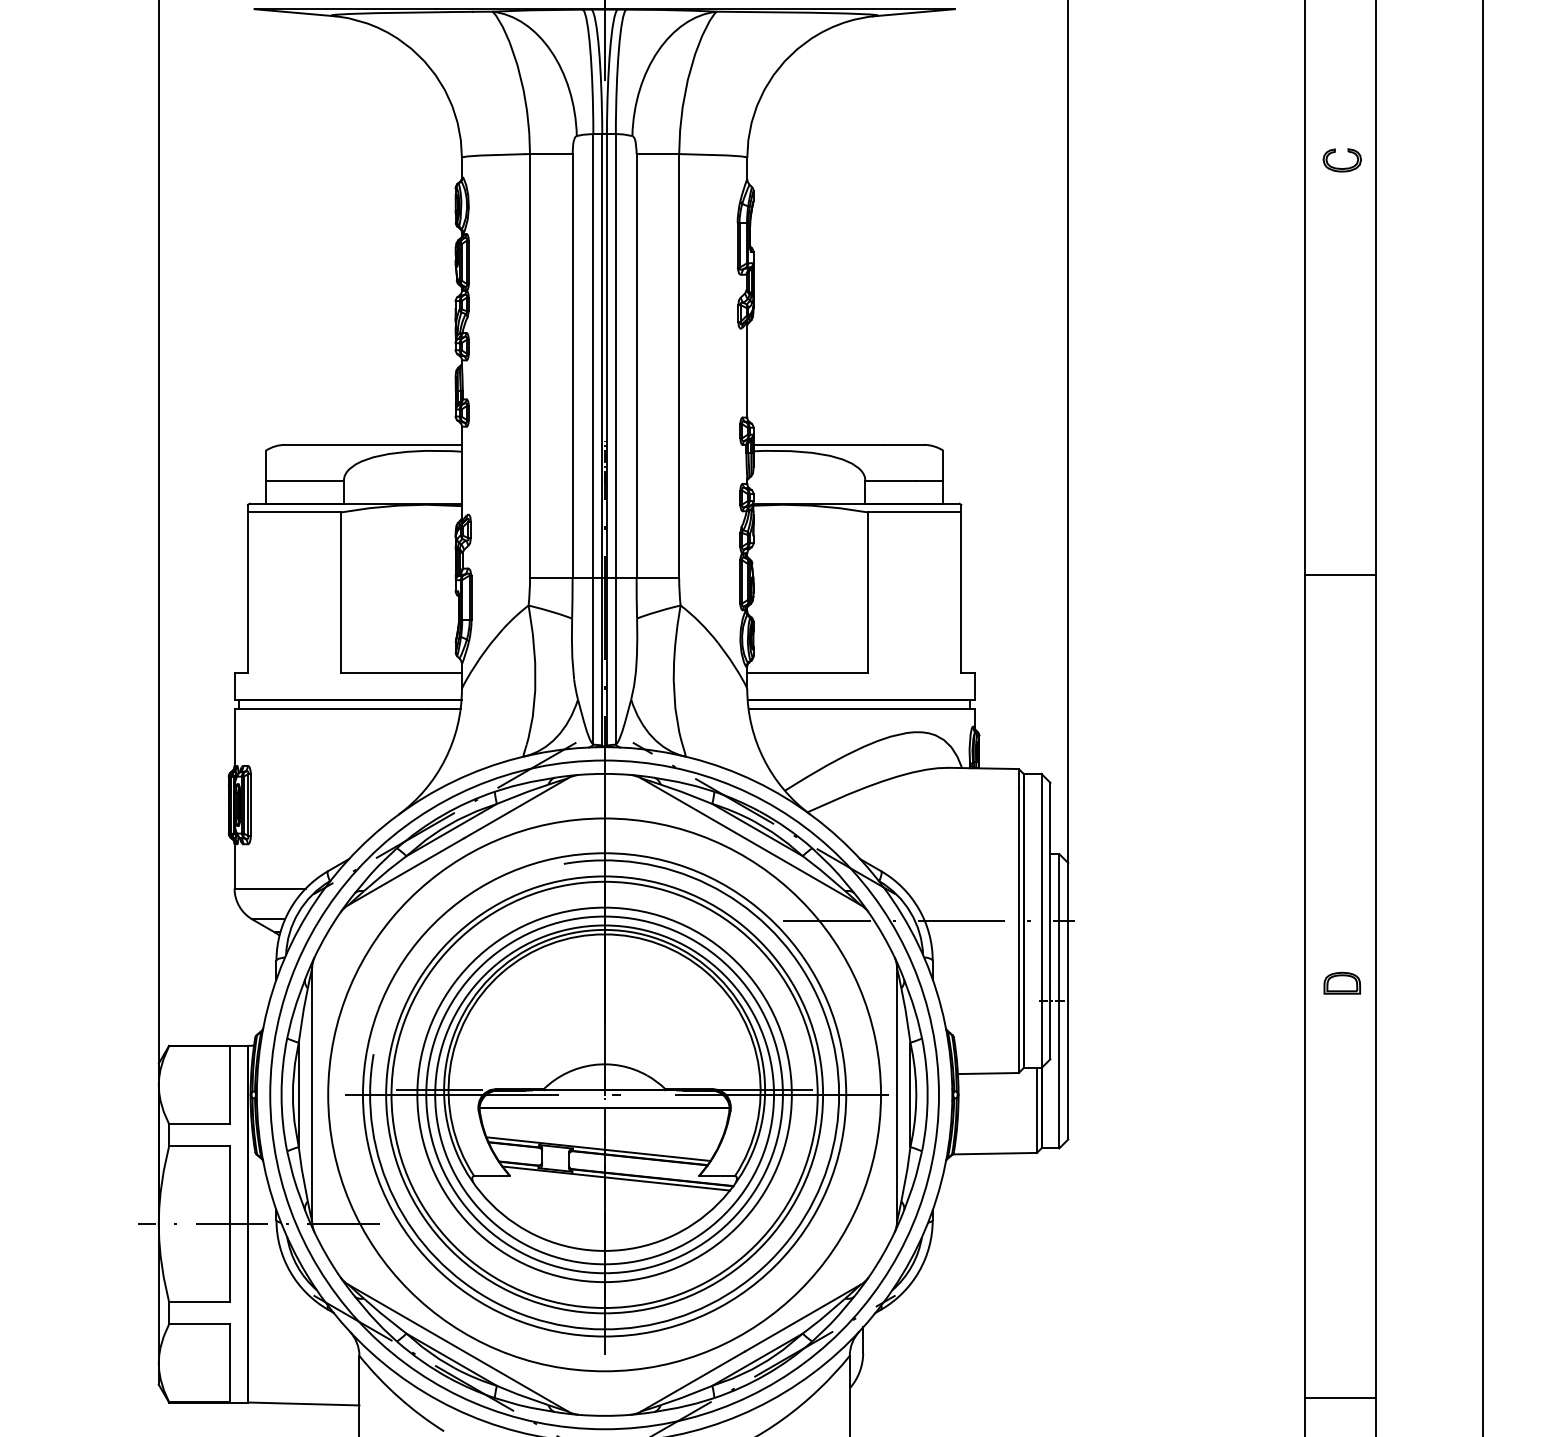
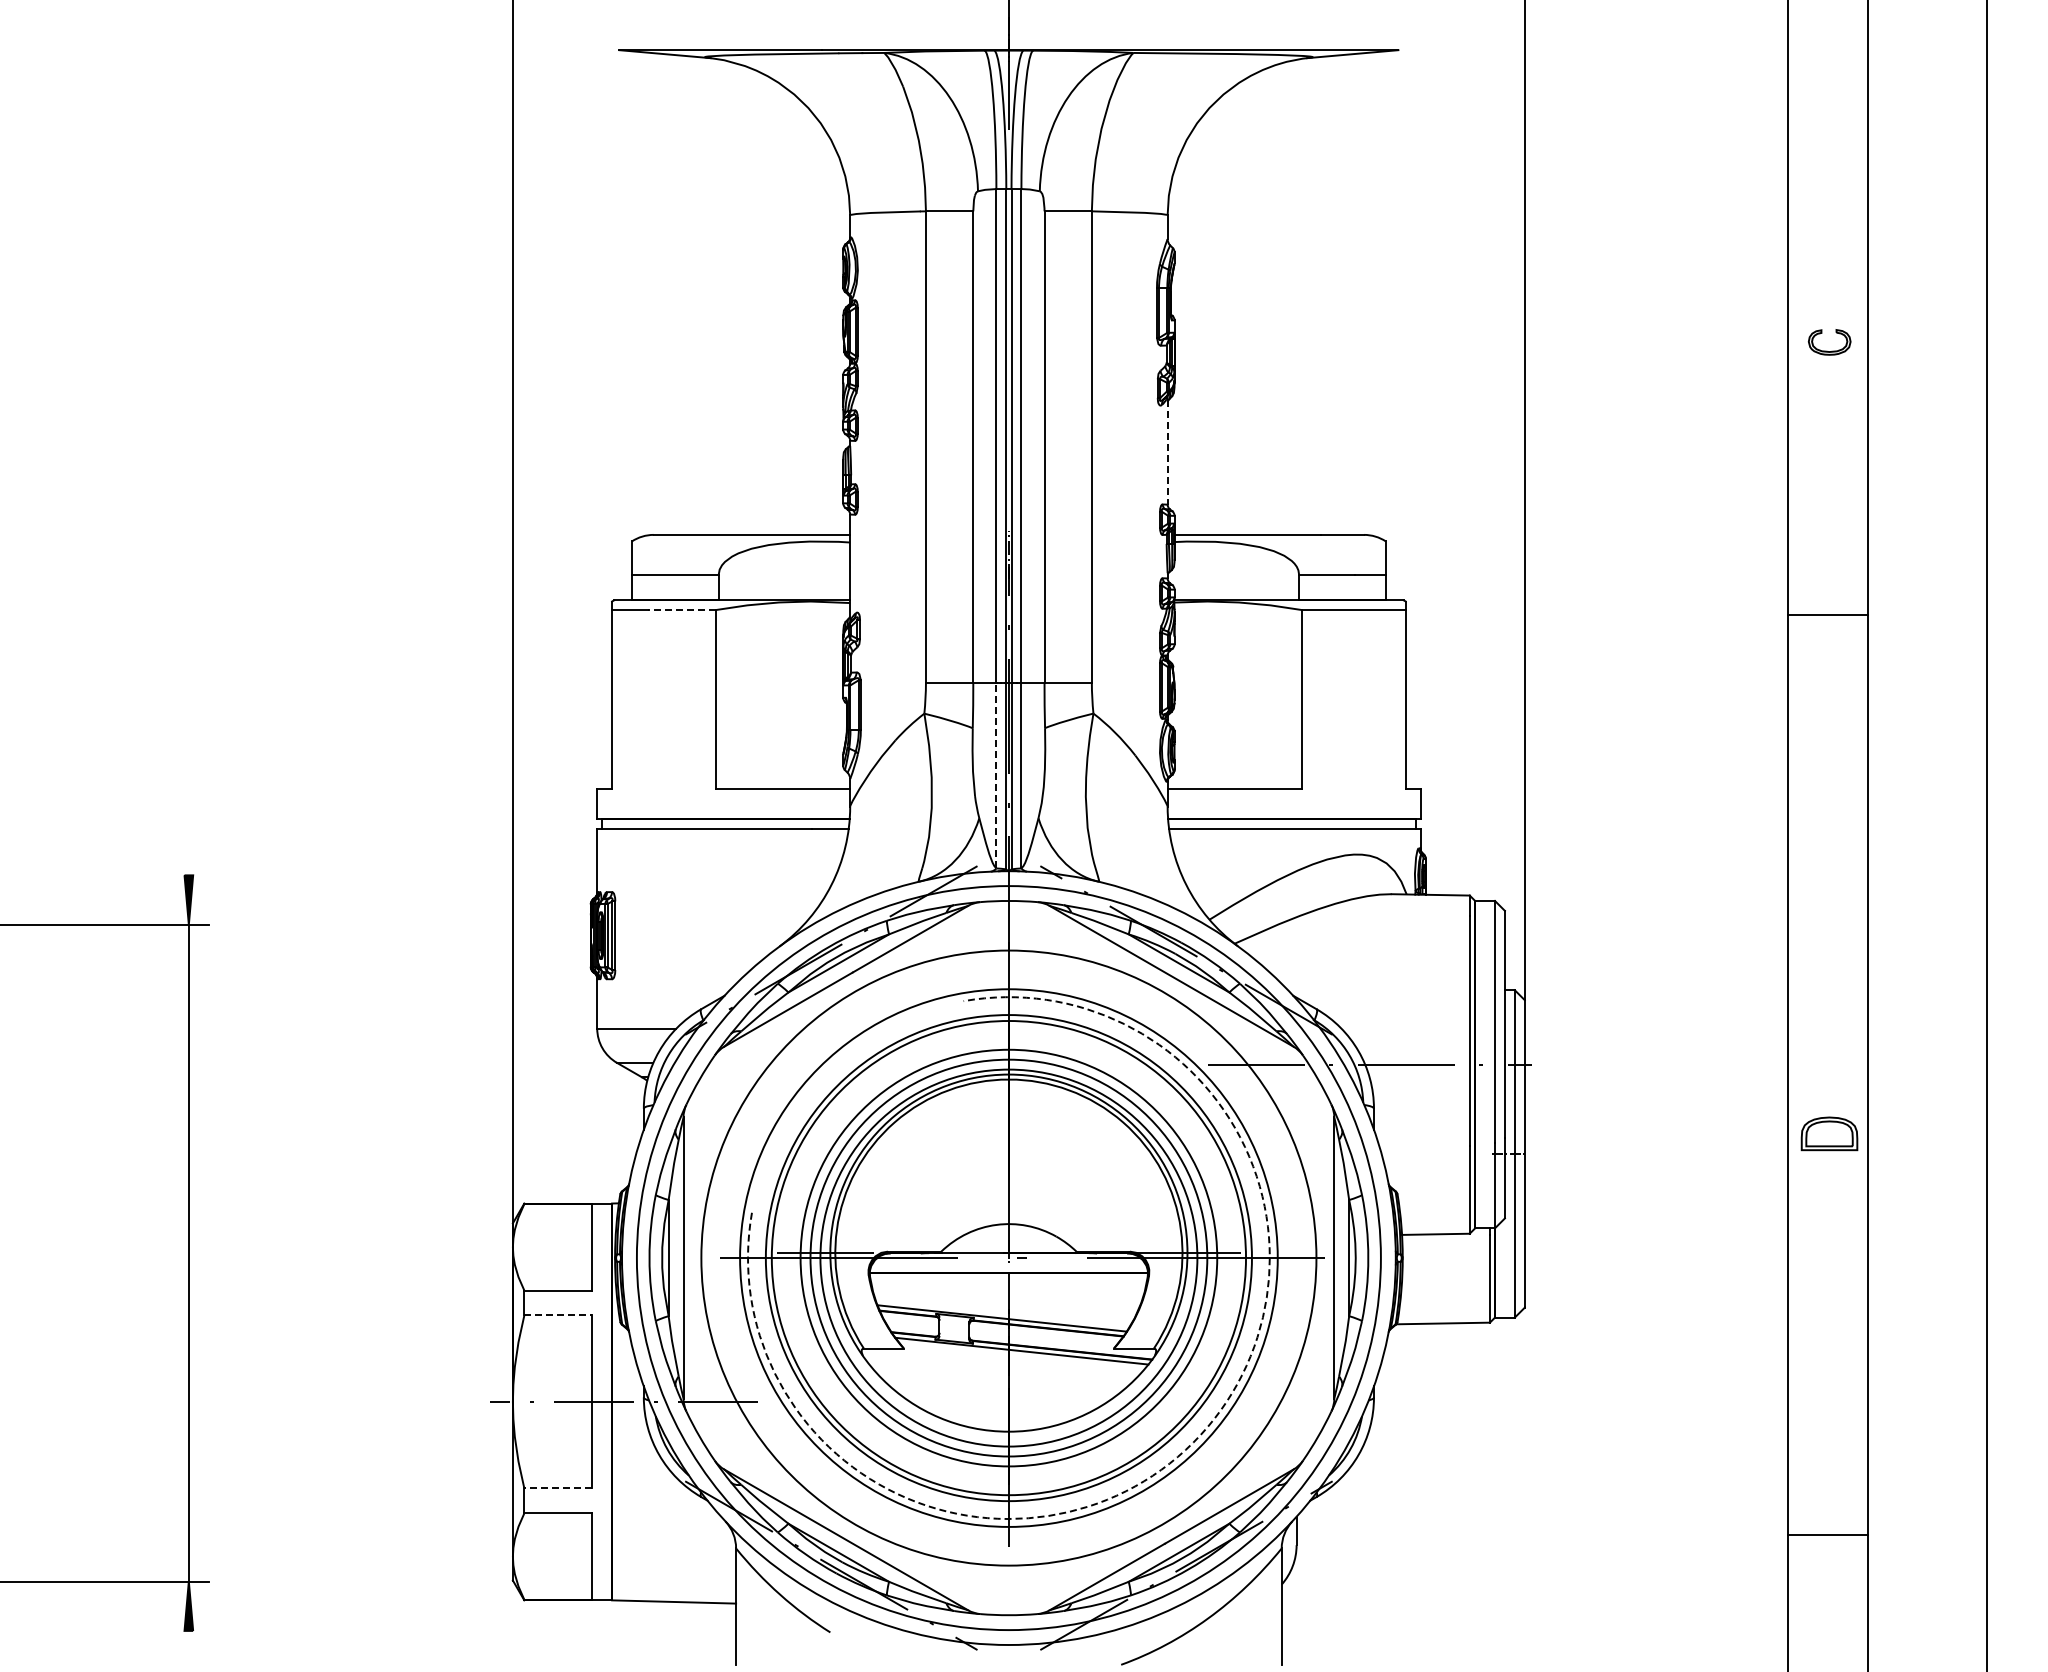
part: (1340, 167) -> (1827, 350), moved
line: (747, 370) -> (1167, 452), solid -> dashed
line: (310, 512) -> (681, 610), solid -> dashed
line: (1340, 574) -> (1827, 614), moved
line: (593, 661) -> (996, 775), solid -> dashed
part: (1342, 982) -> (1829, 1133), size x1.4
line: (199, 1146) -> (558, 1315), solid -> dashed
arc: (770, 1260) -> (1193, 1442), solid -> dashed
line: (199, 1301) -> (558, 1488), solid -> dashed
line: (1340, 1398) -> (1827, 1534), moved

